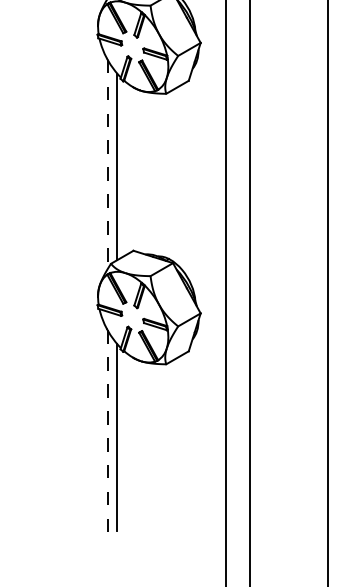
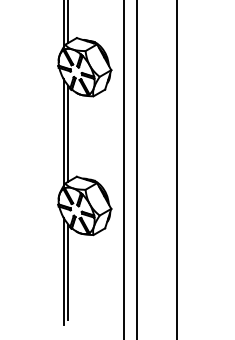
line: (107, 164) -> (63, 132), dashed -> solid
line: (107, 435) -> (63, 271), dashed -> solid

